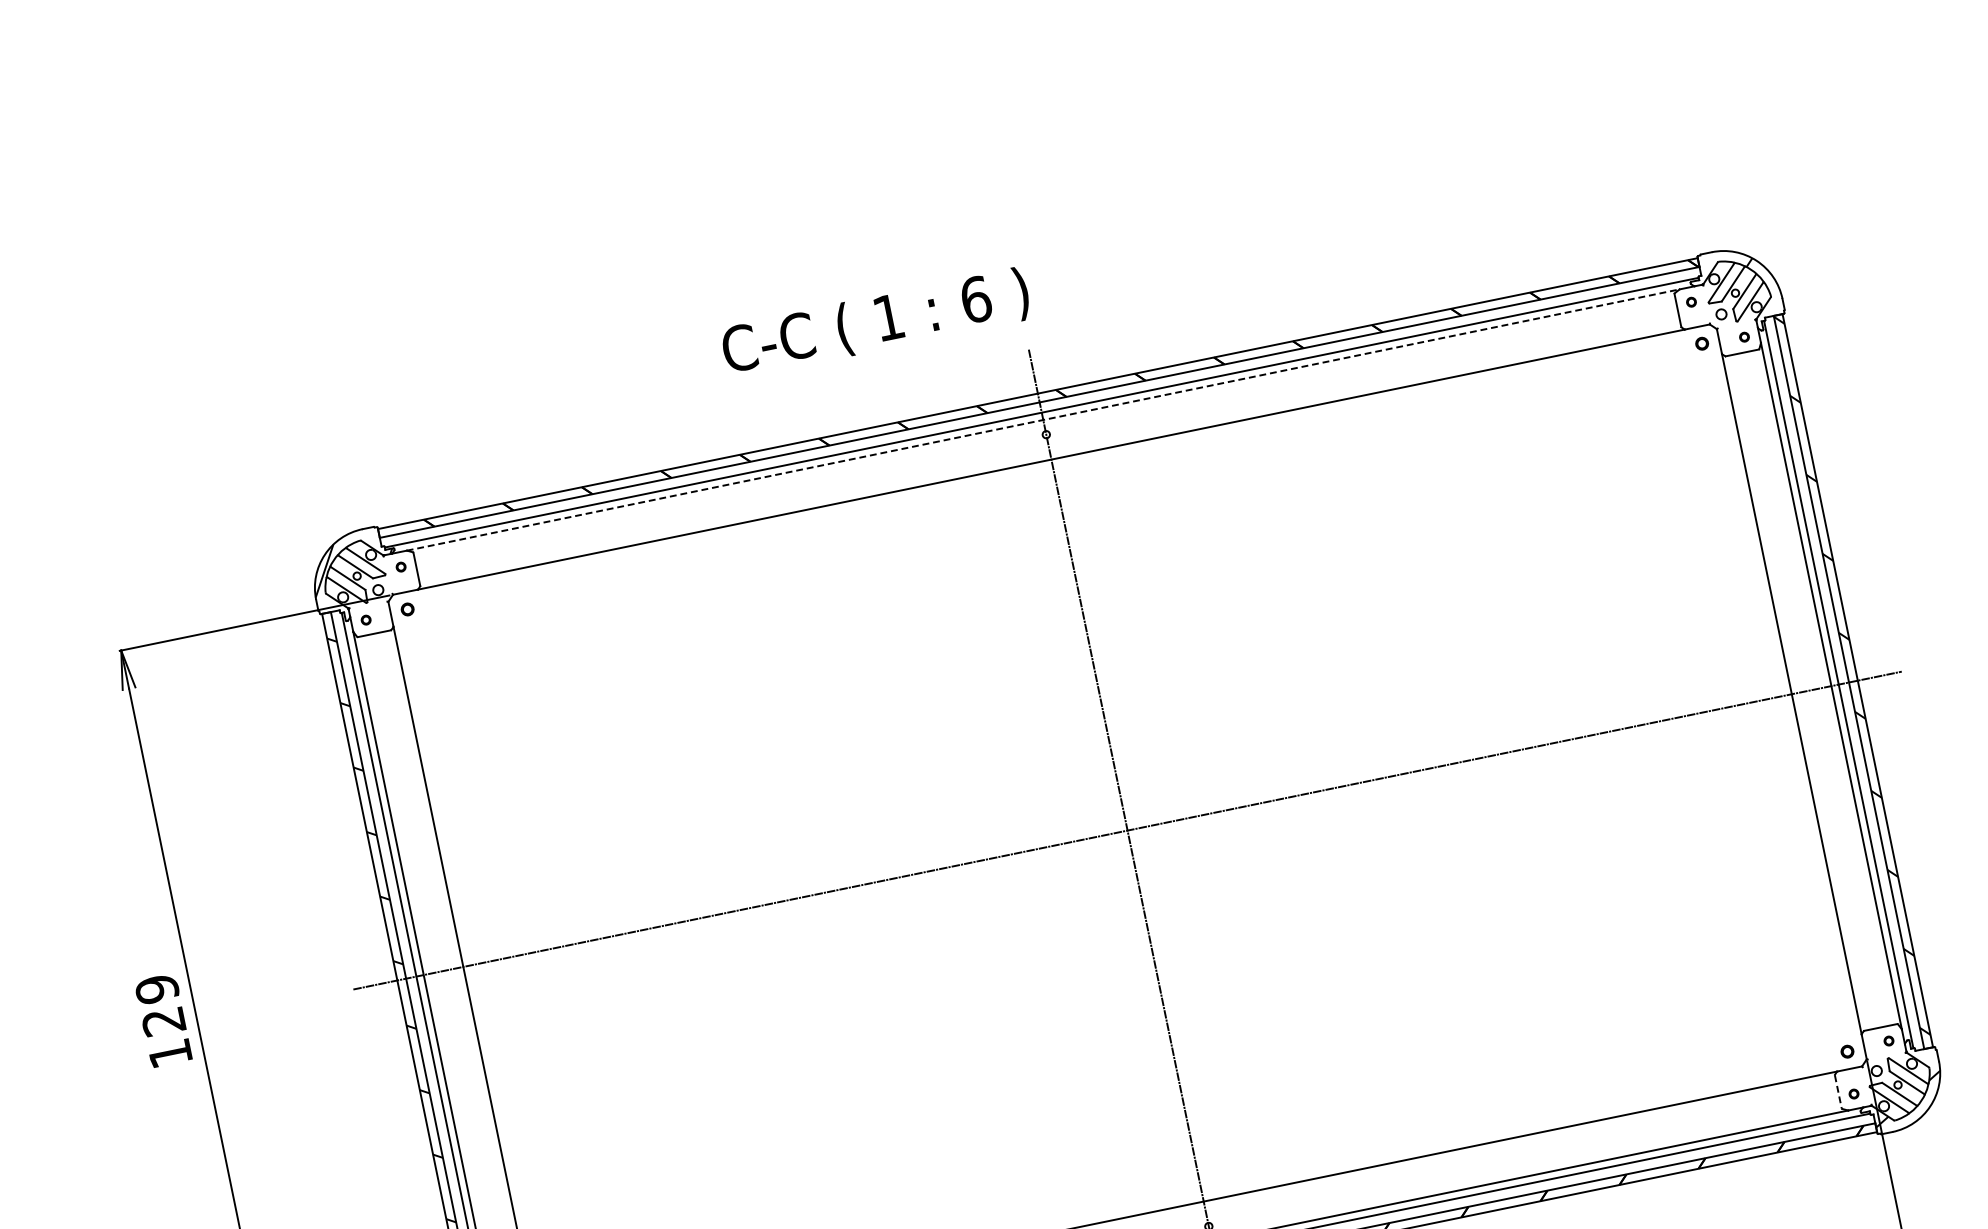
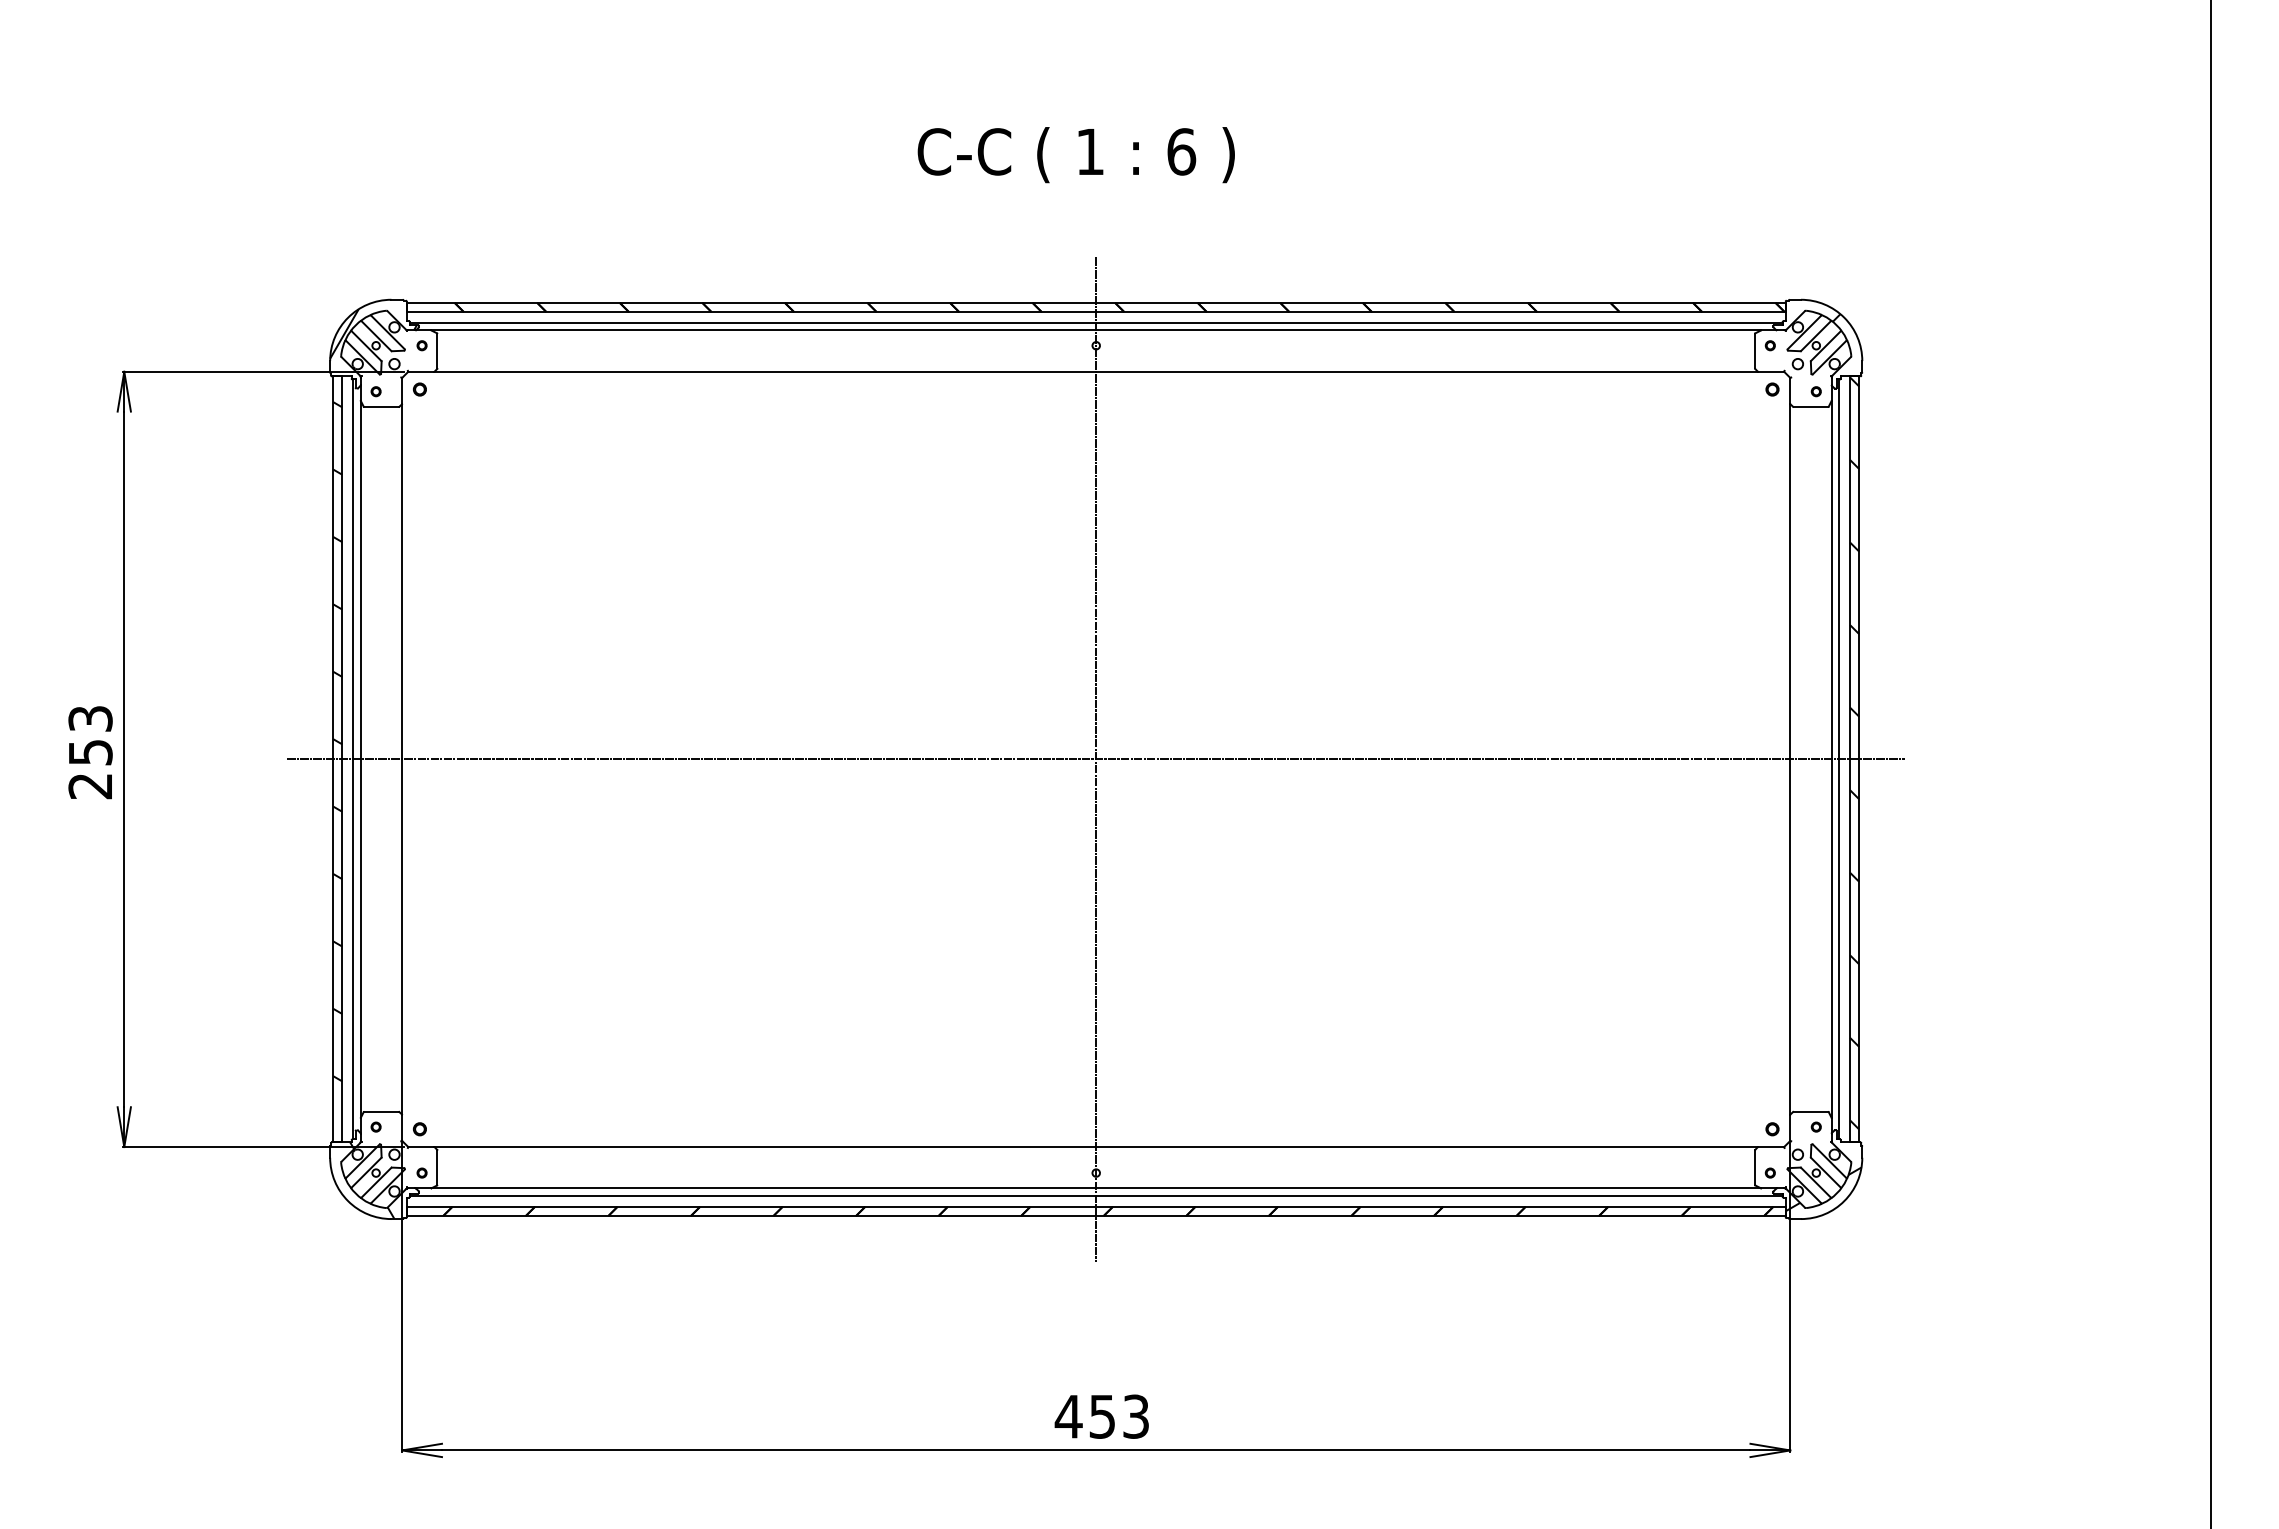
text: (875, 323) -> (1075, 155), moved
line: (1043, 420) -> (1096, 330), dashed -> solid
text: (163, 1021) -> (90, 752), 129 -> 253
line: (1838, 1092) -> (1755, 1168), dashed -> solid

